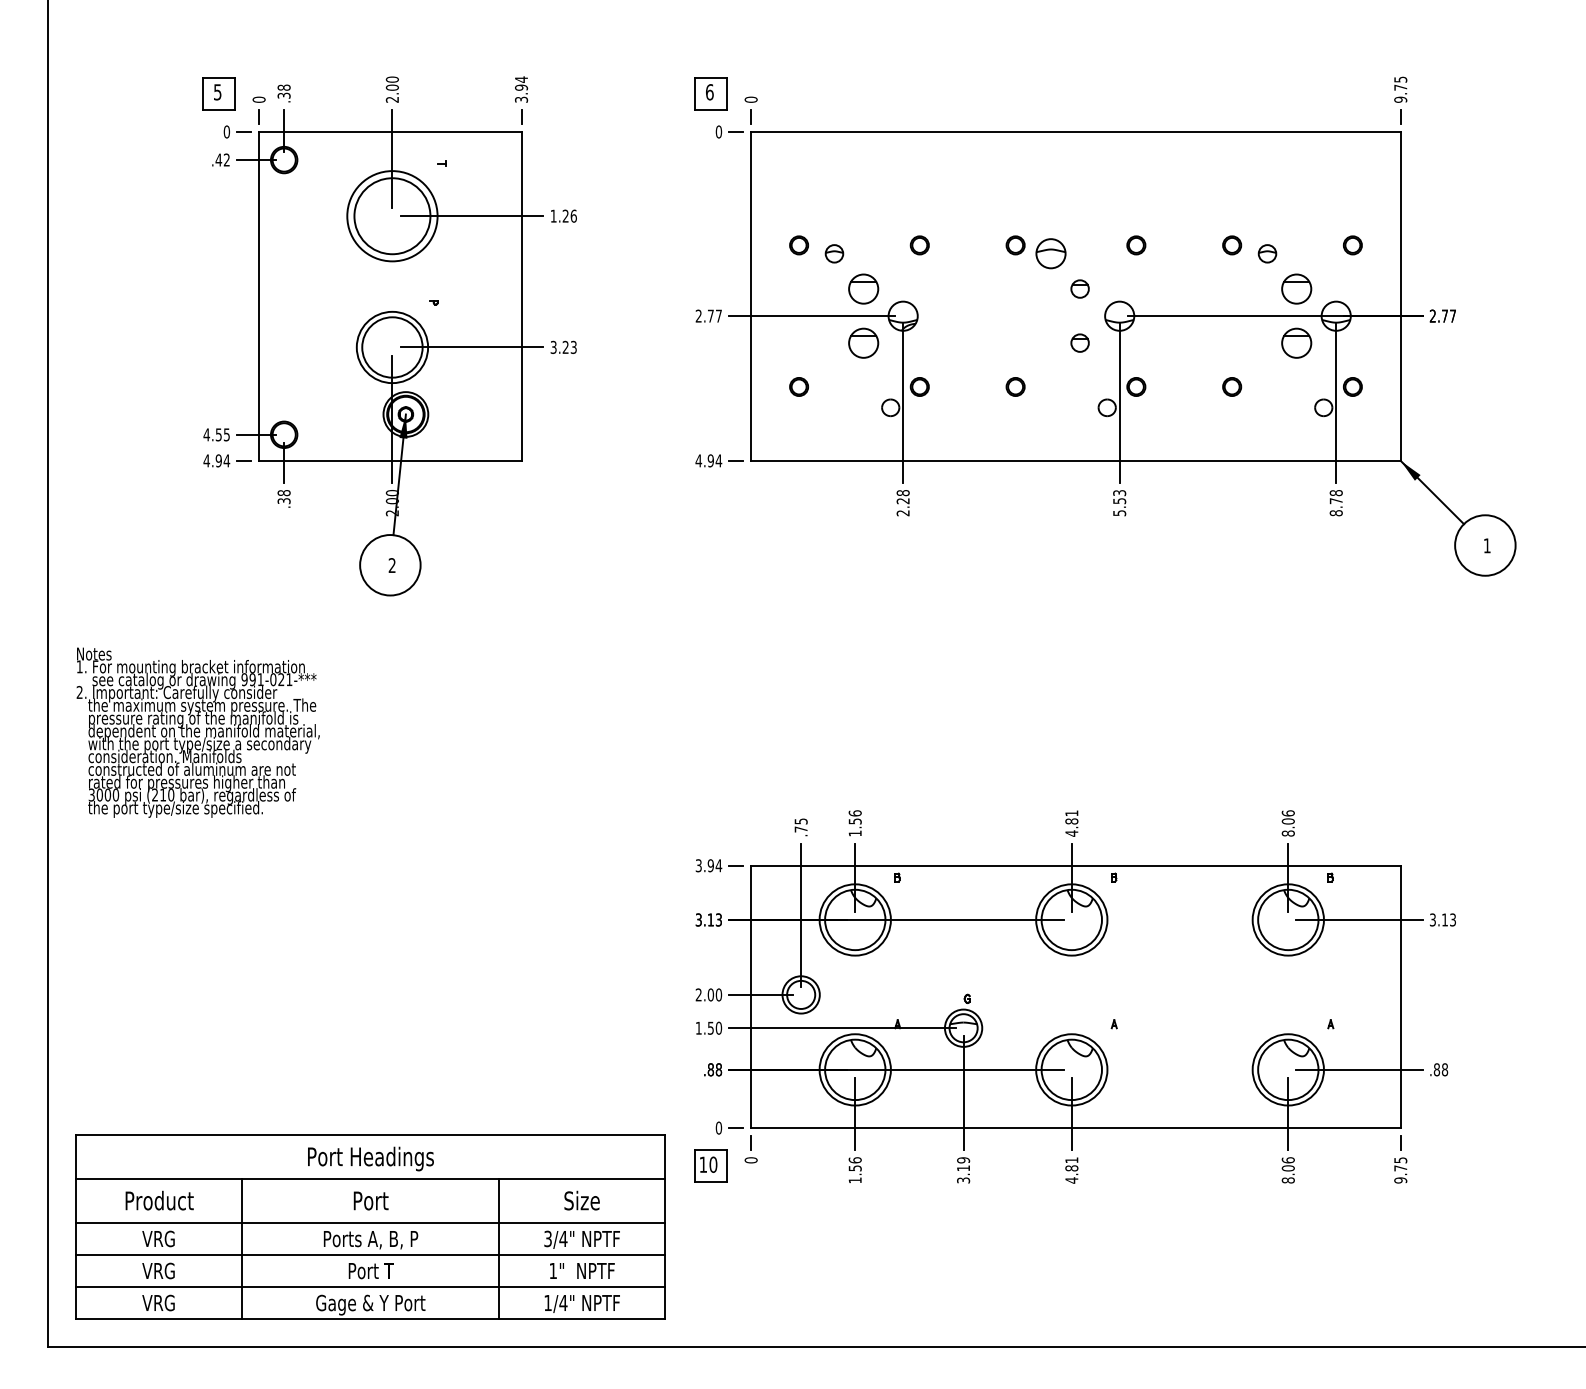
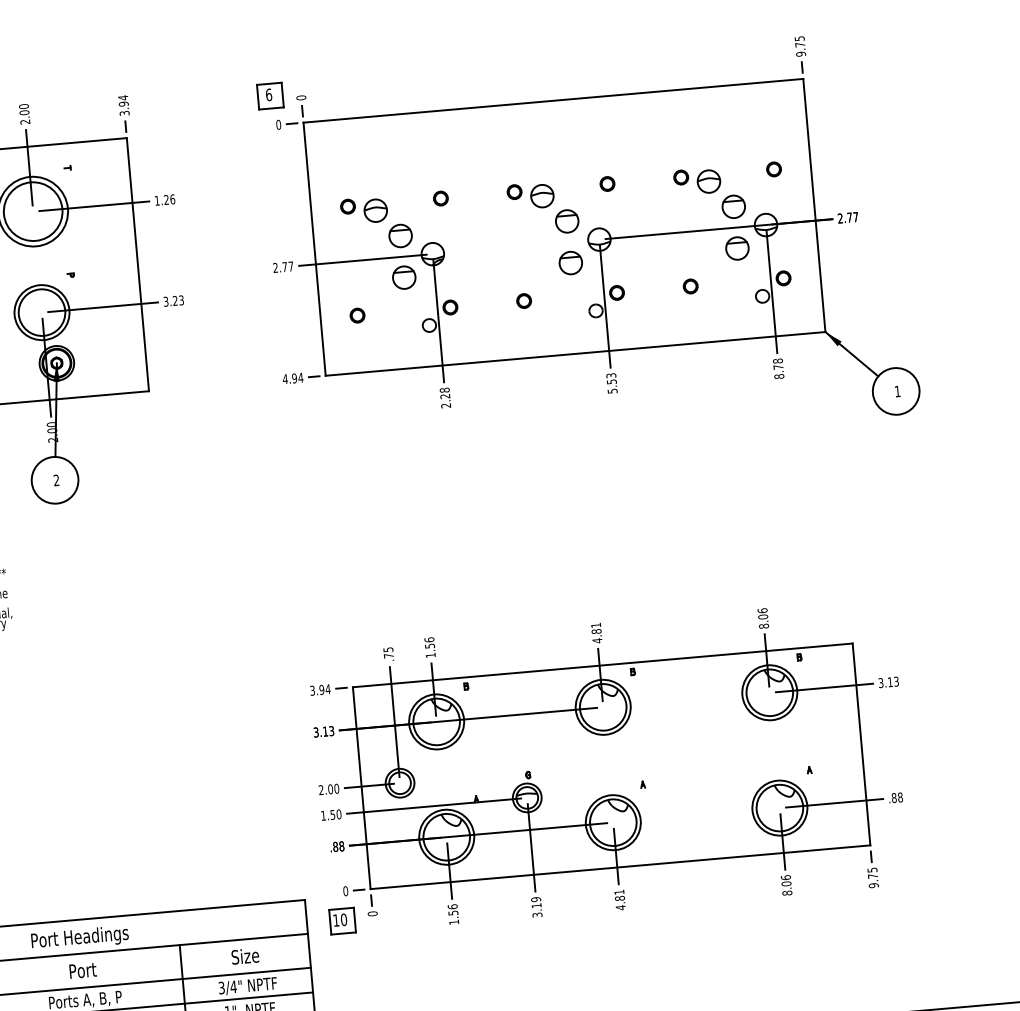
part: (834, 253) -> (375, 210), size x1.67
part: (1267, 253) -> (708, 181), size x1.67
part: (1079, 288) -> (566, 221), size x1.67
part: (1079, 342) -> (570, 262), size x1.67

